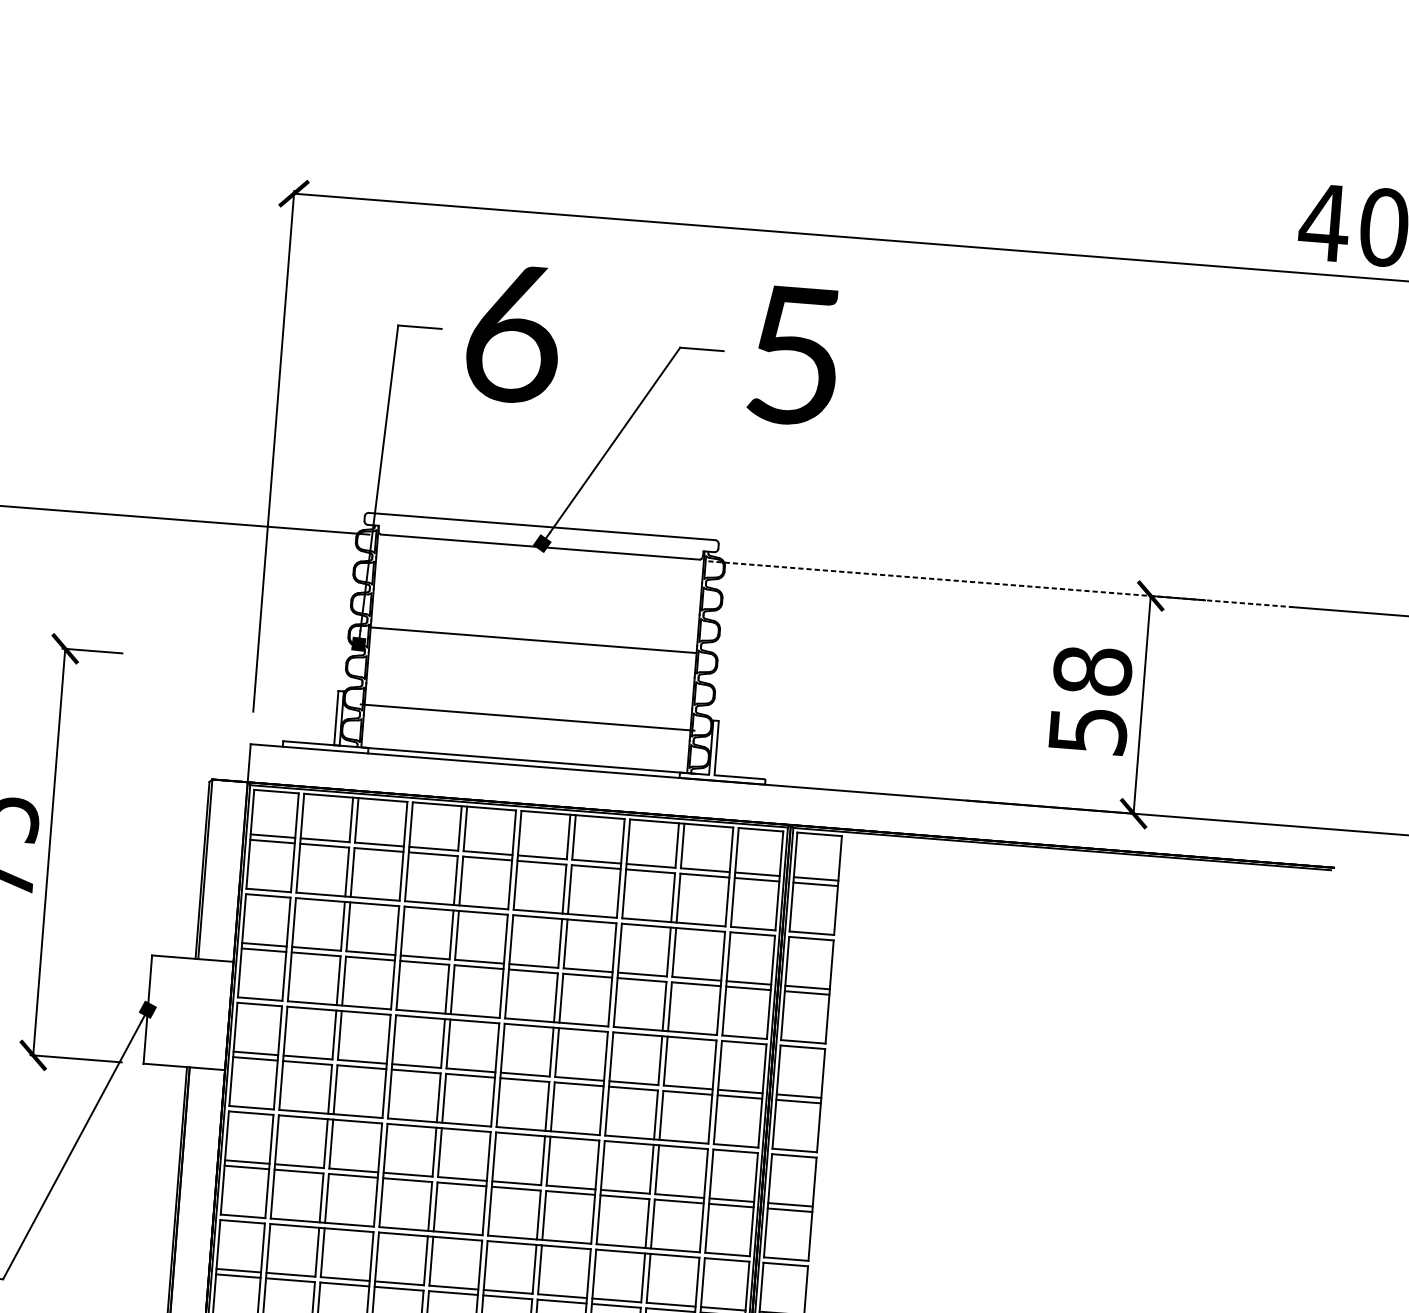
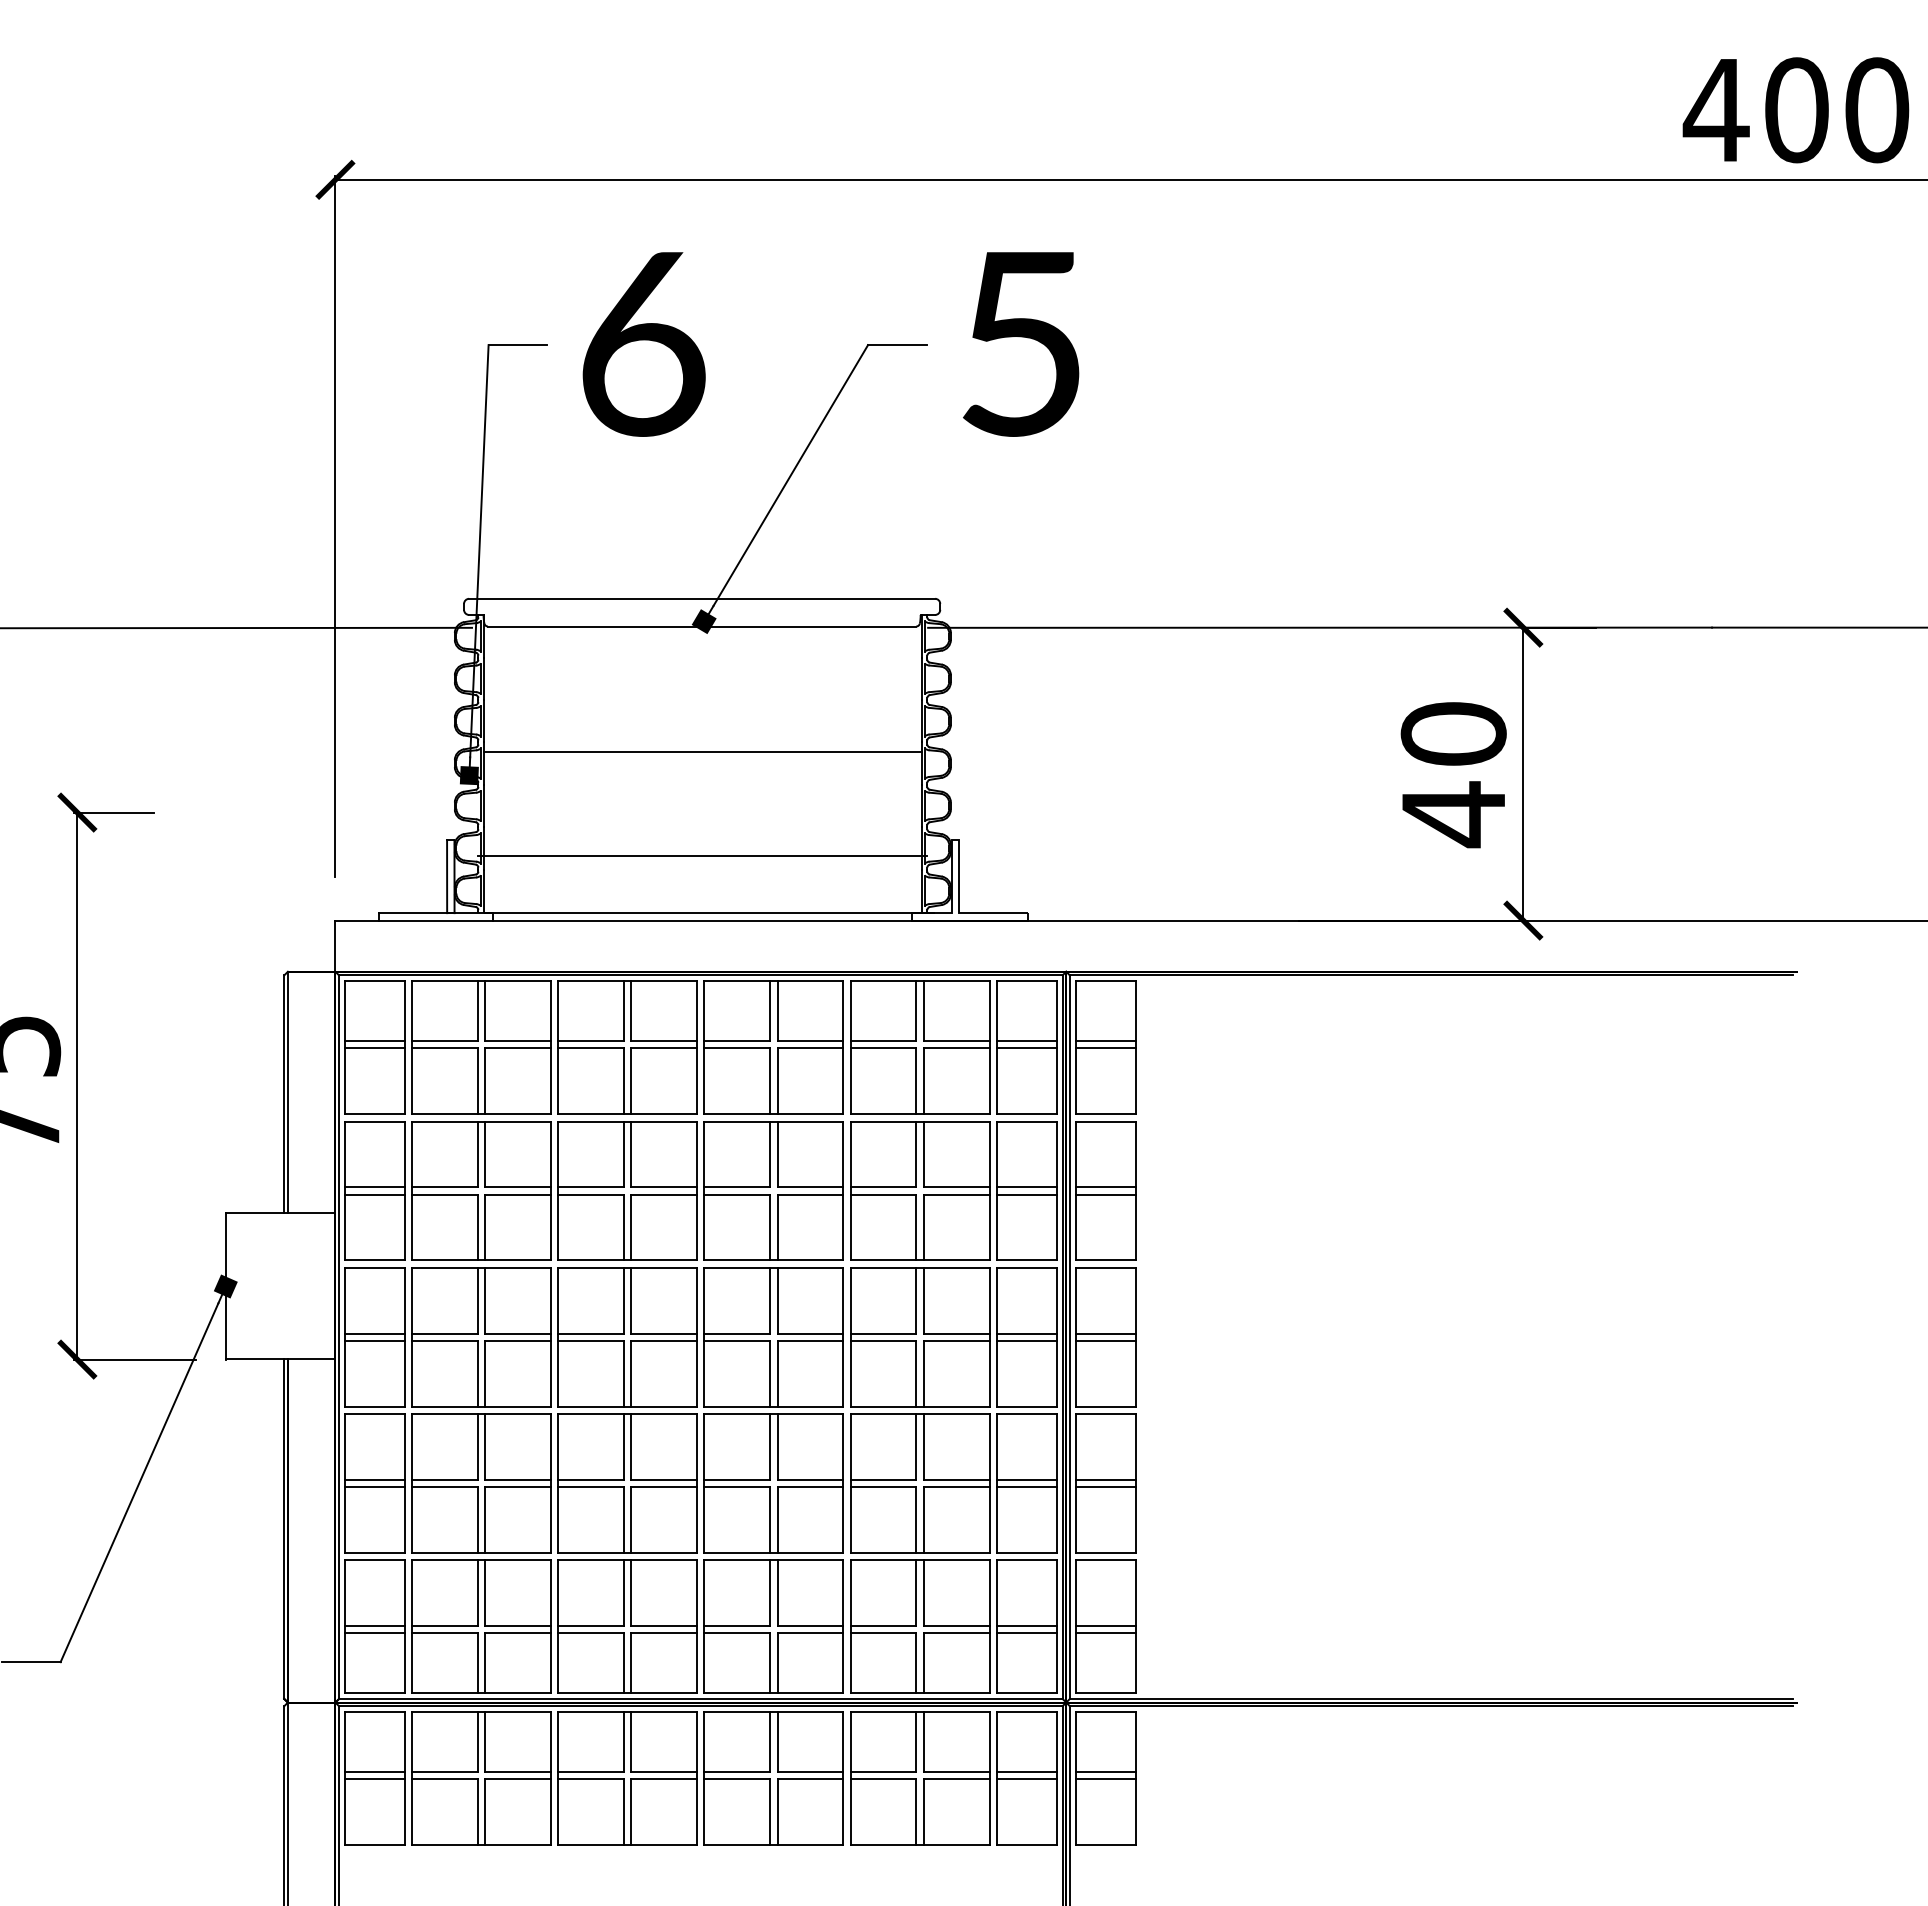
line: (999, 584) -> (1320, 627), dashed -> solid
text: (1090, 701) -> (1453, 775), 58 -> 40

